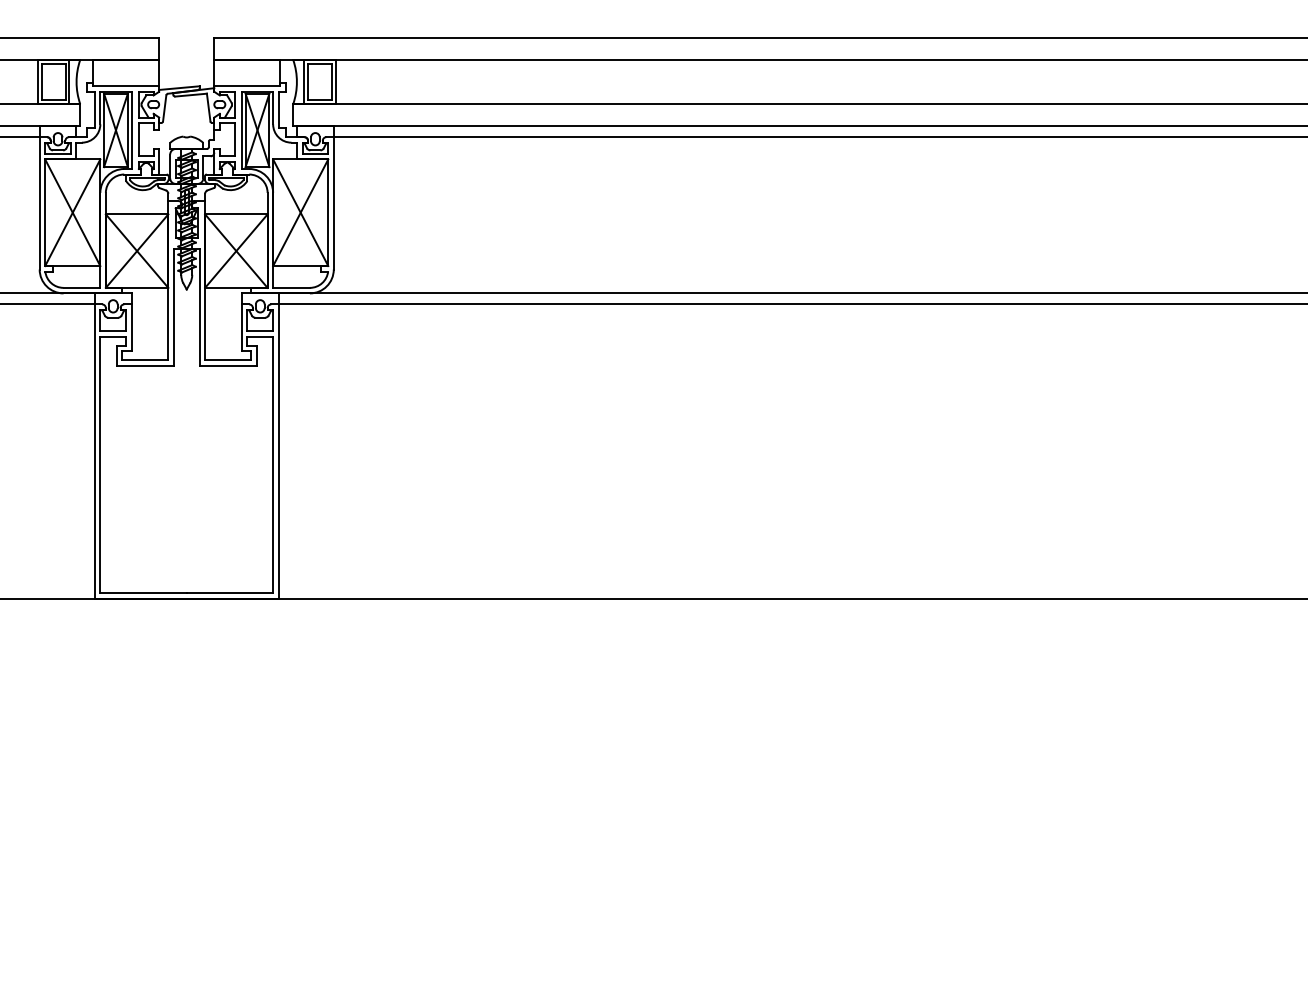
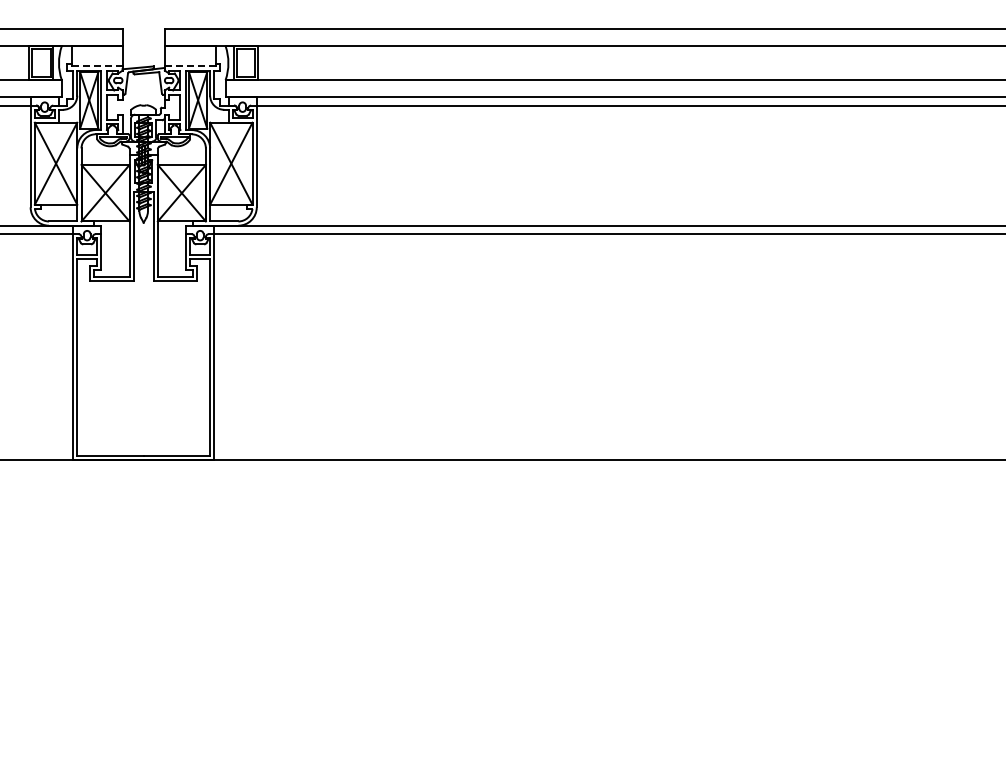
line: (126, 86) -> (97, 66), solid -> dashed
line: (246, 86) -> (189, 66), solid -> dashed

